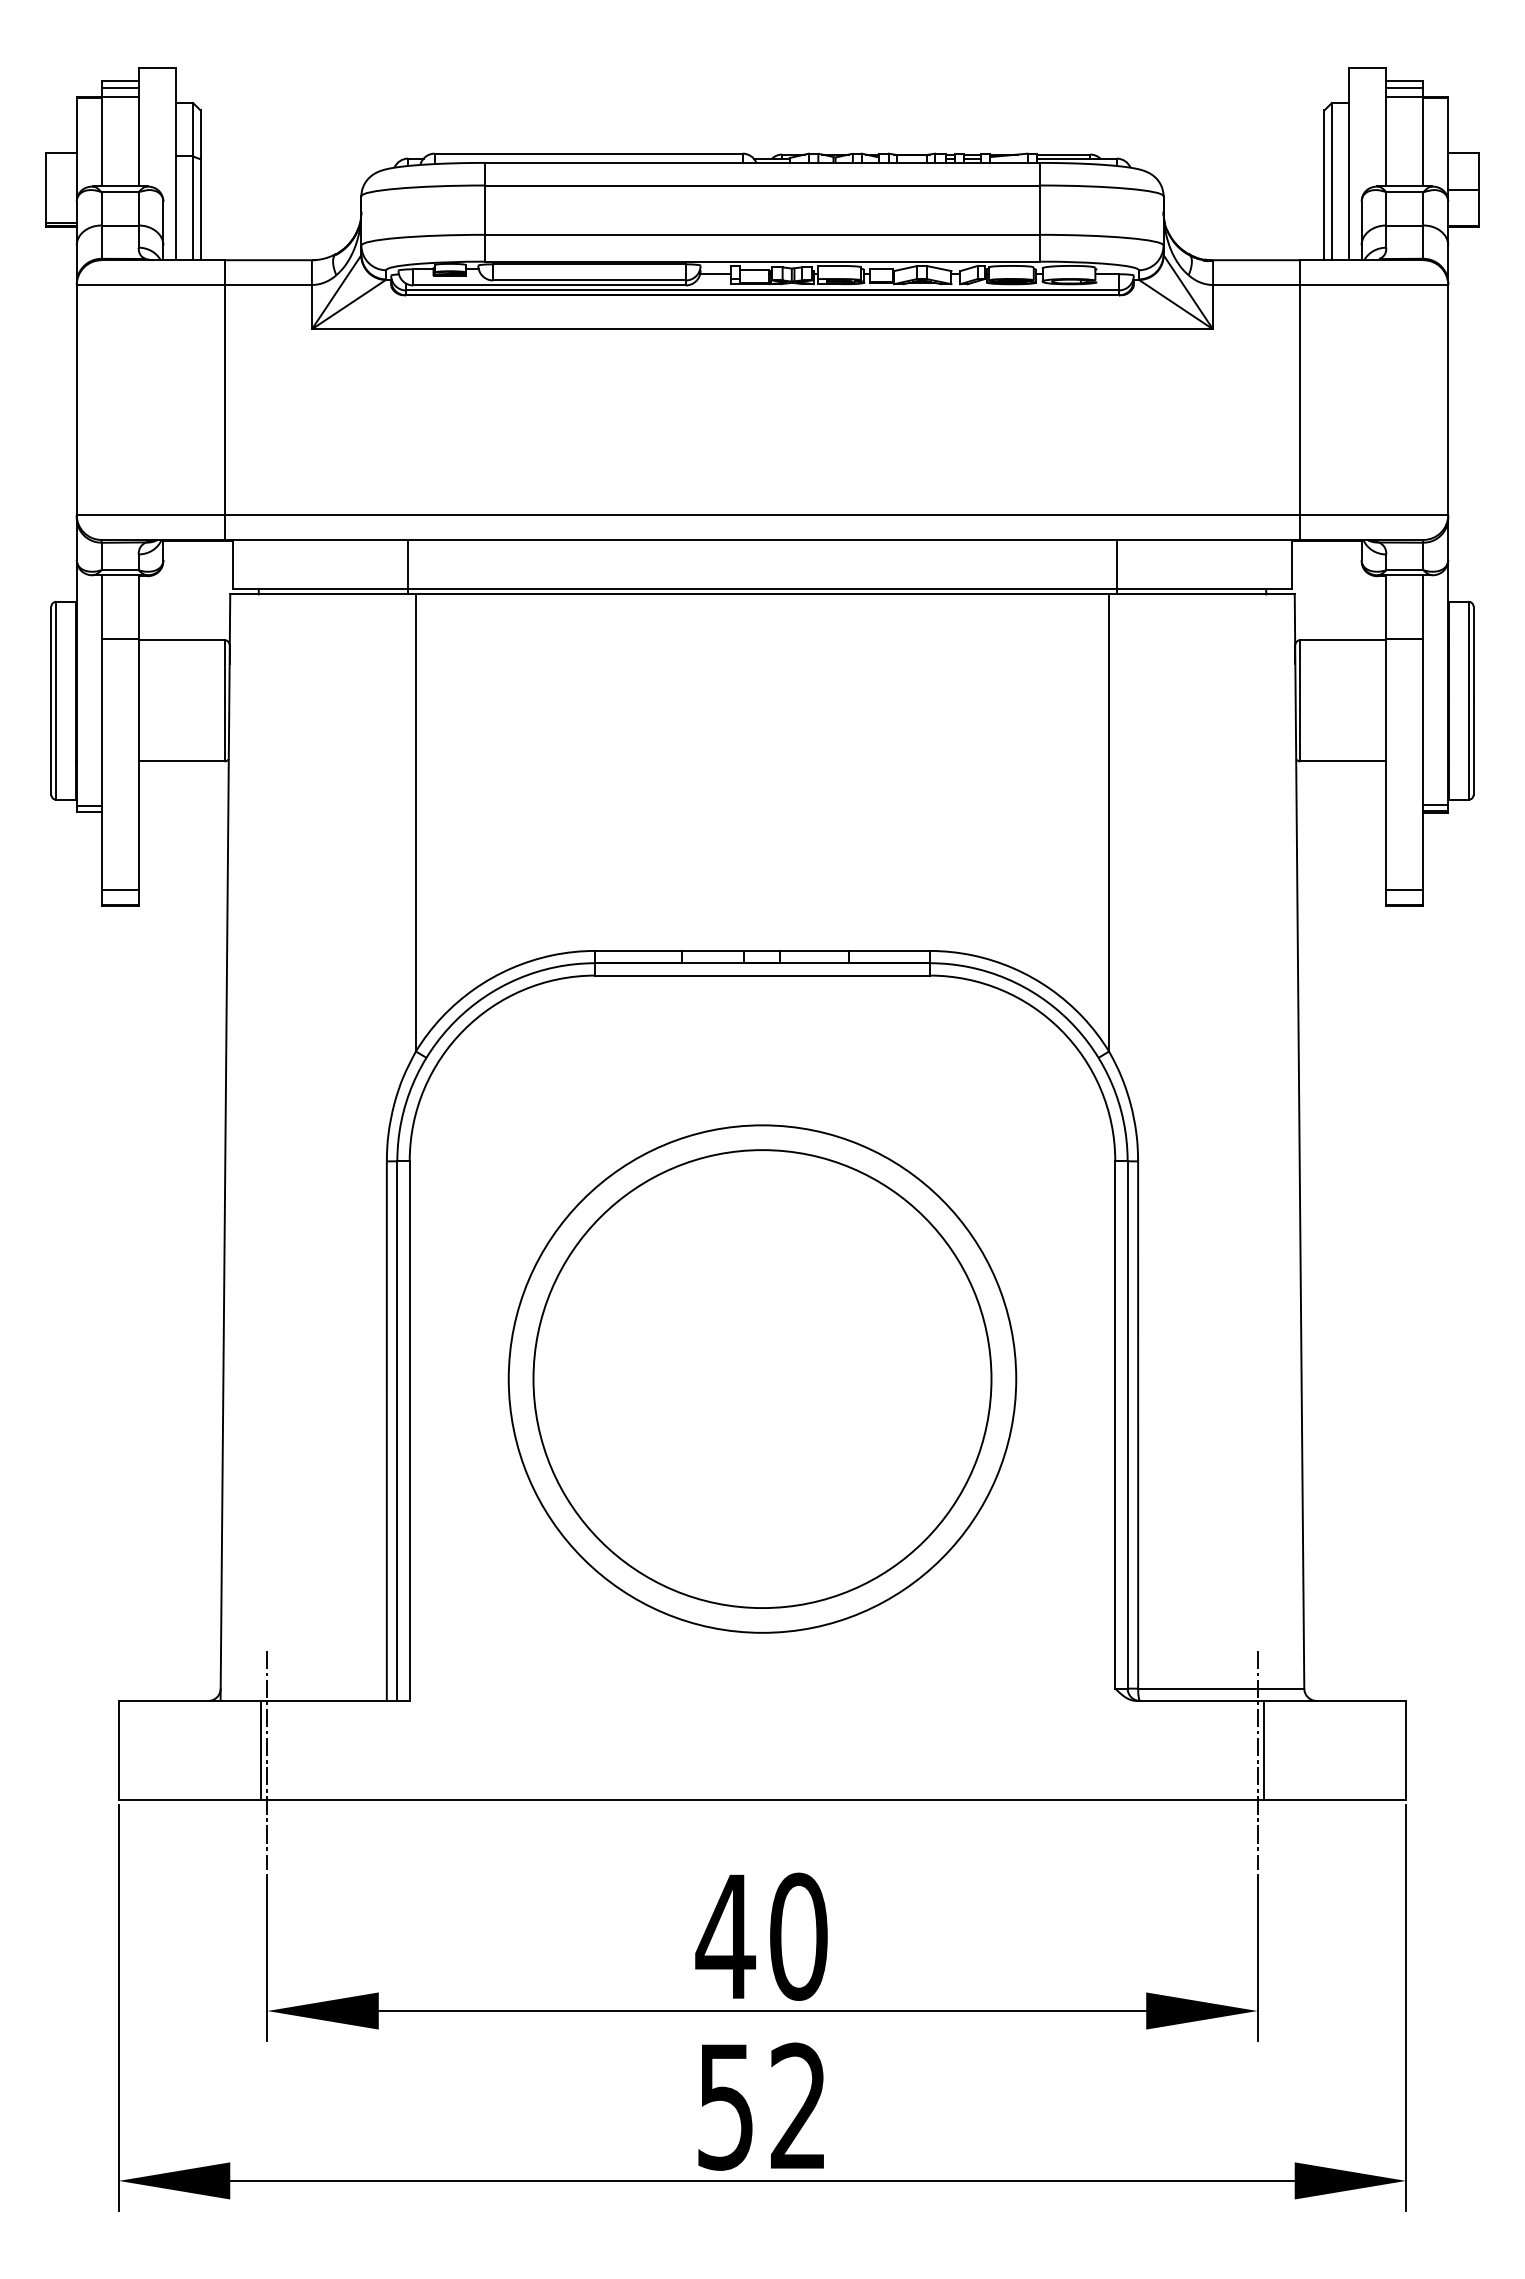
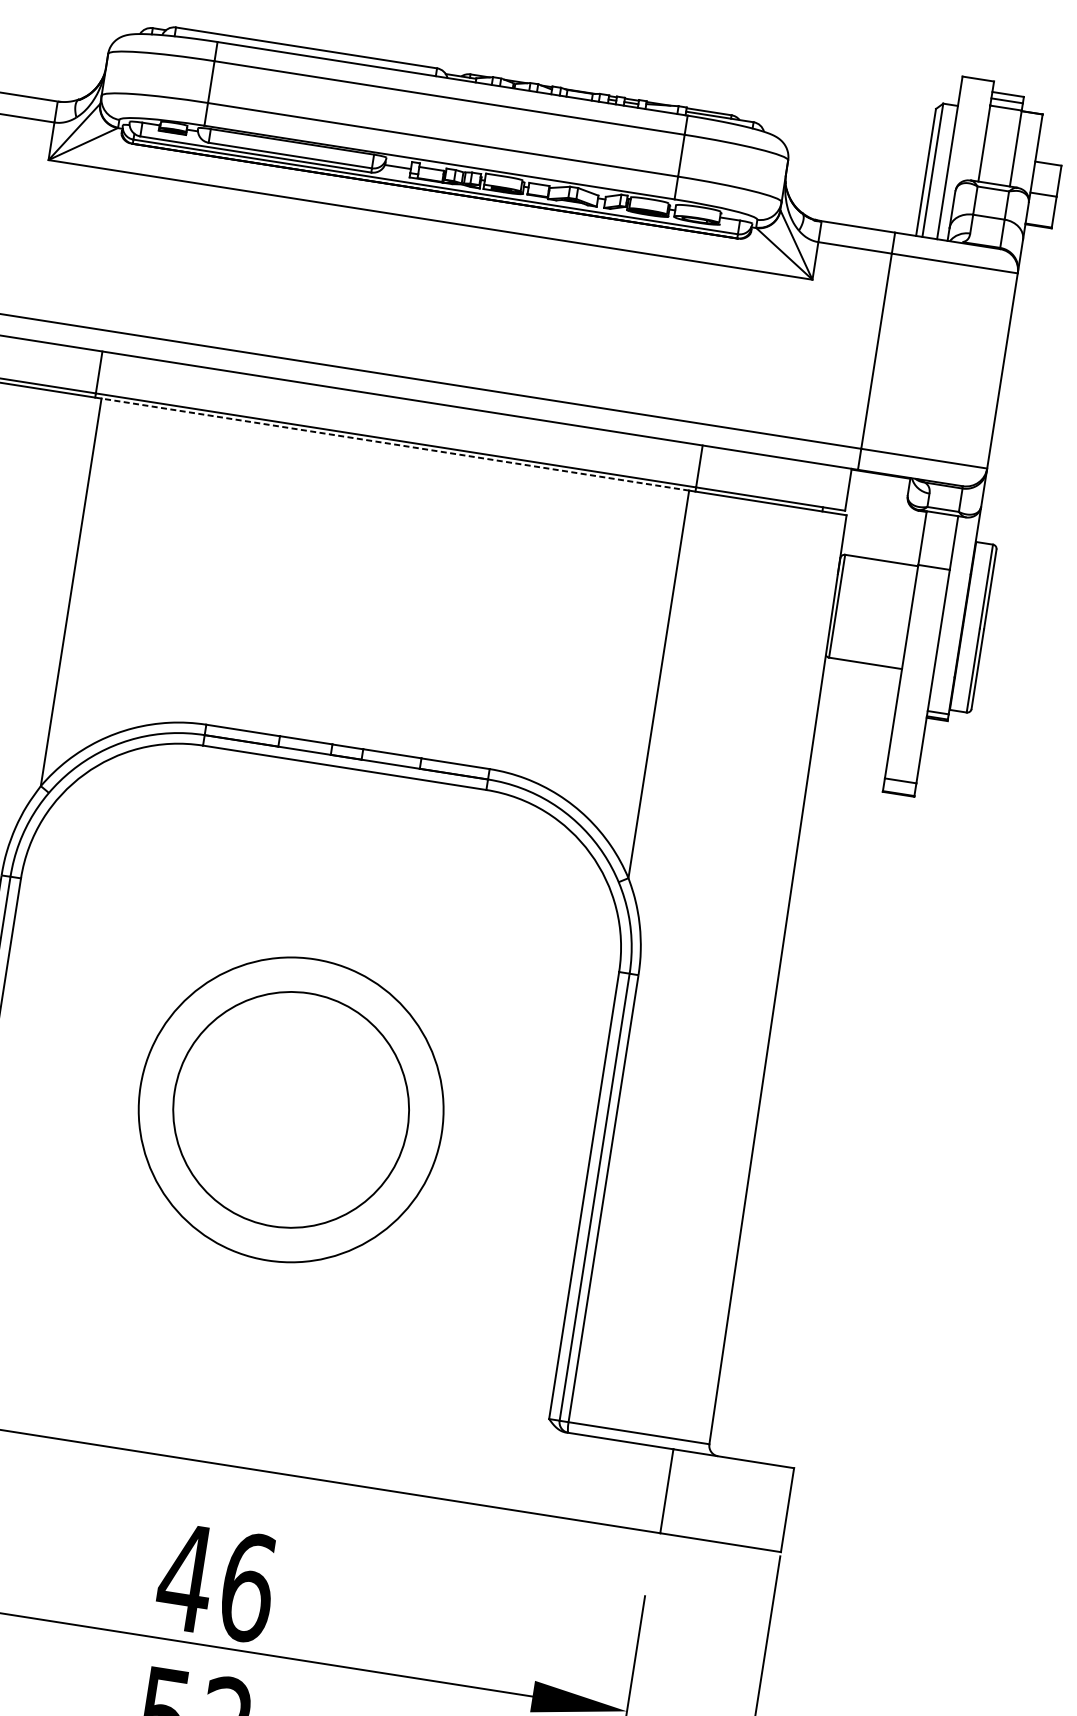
line: (762, 594) -> (395, 444), solid -> dashed
circle: (762, 1378) -> (291, 1109), size x0.7
circle: (762, 1379) -> (291, 1110), size x0.6
line: (1257, 1760) -> (660, 1498), removed
text: (799, 1936) -> (248, 1587), 40 -> 46

